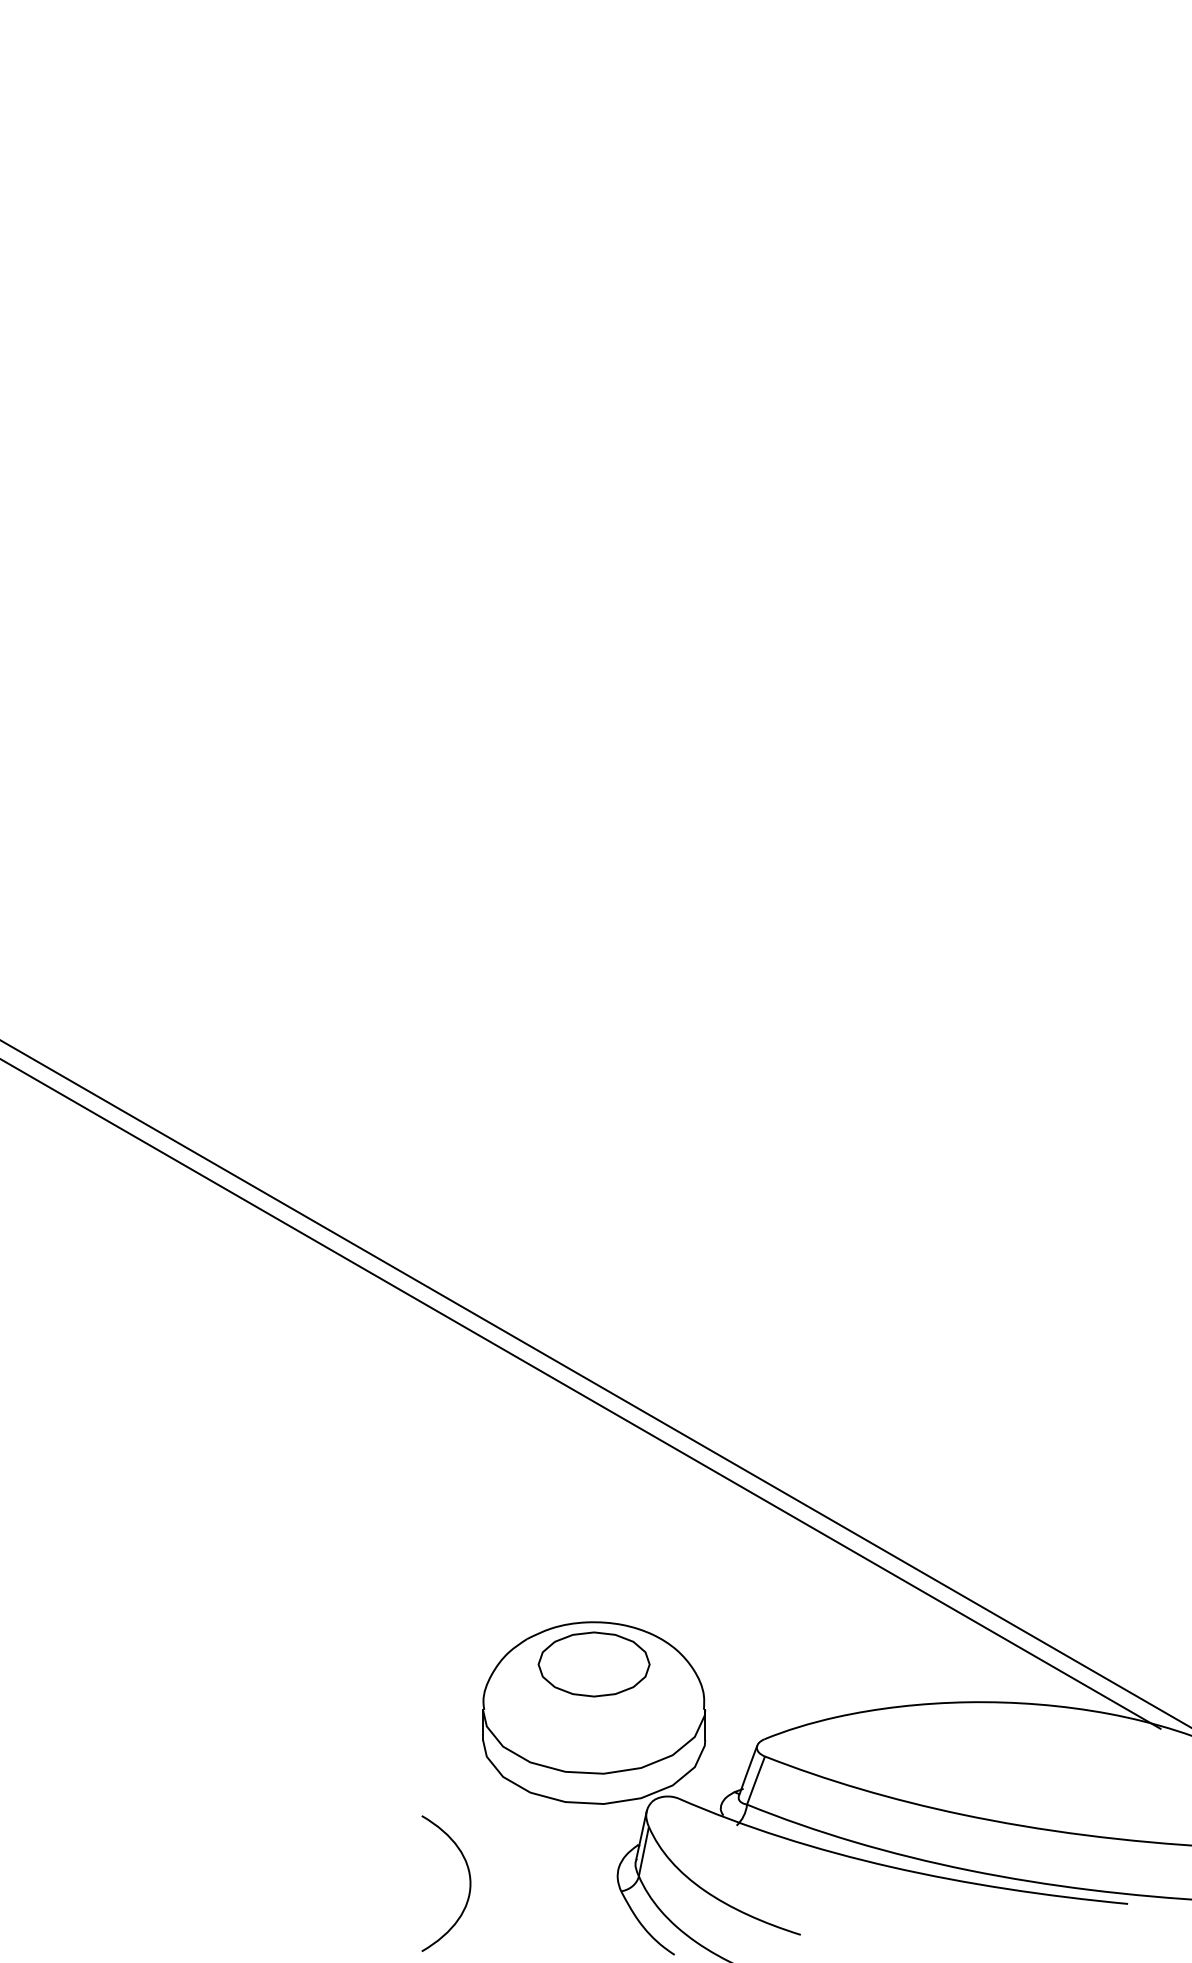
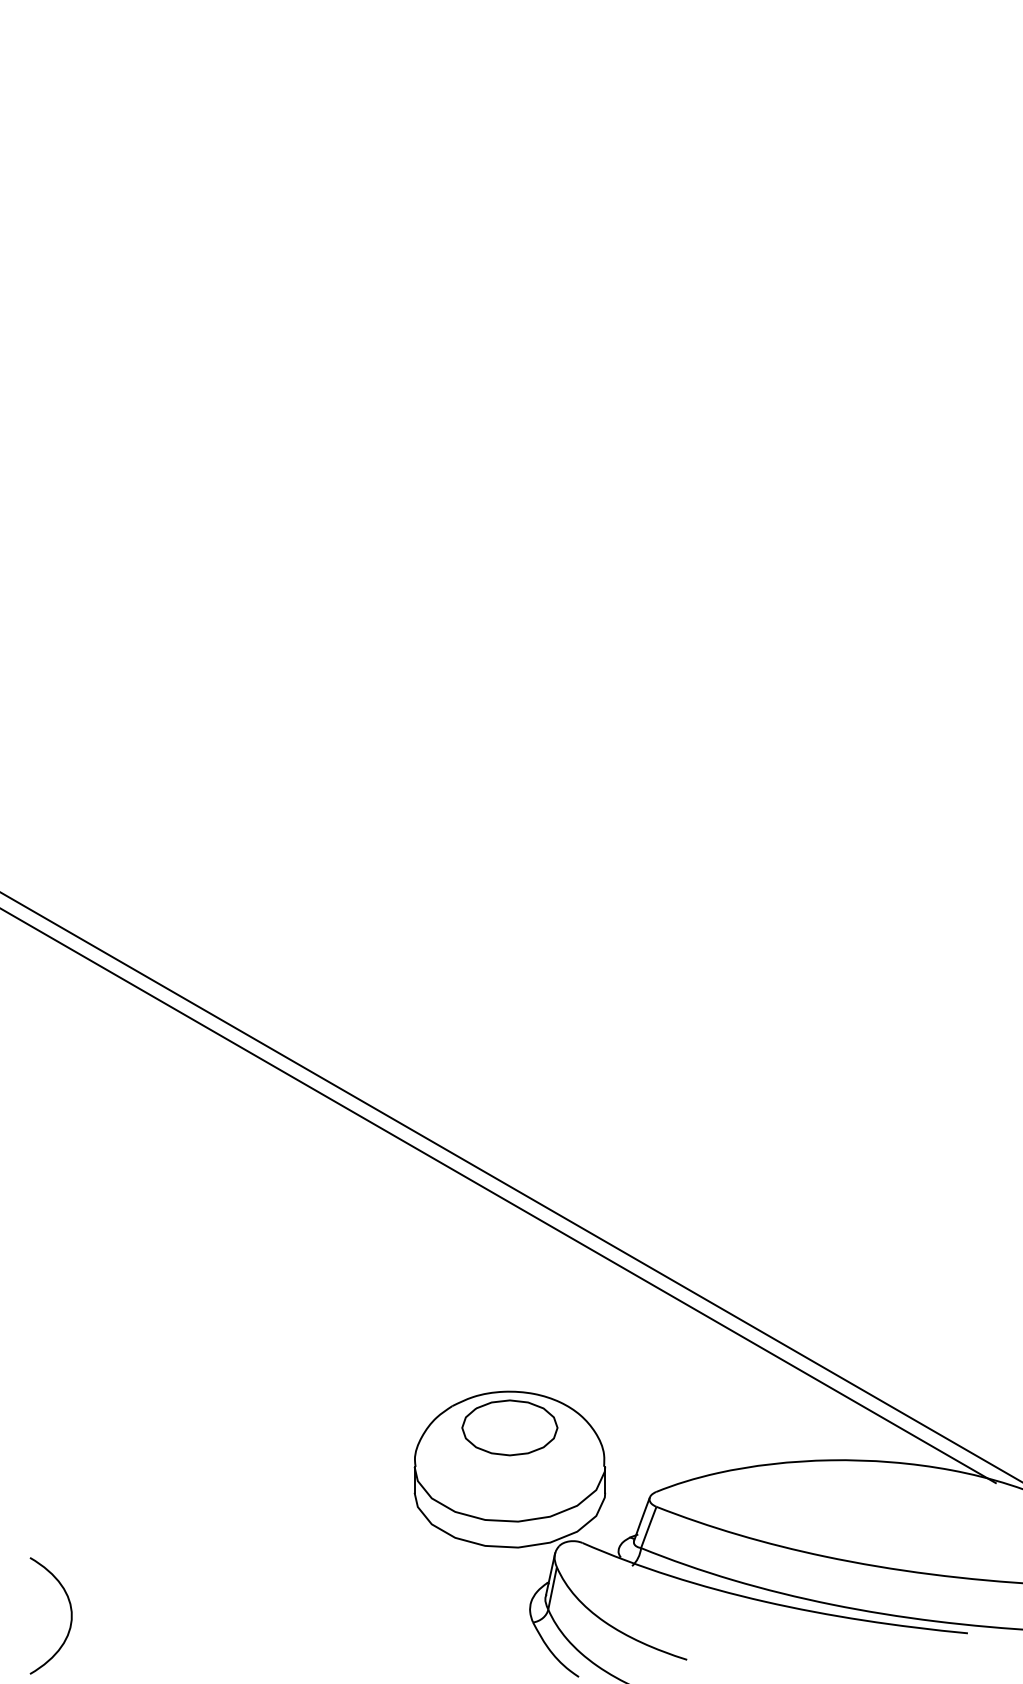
curve: (468, 1883) -> (70, 1615), moved

